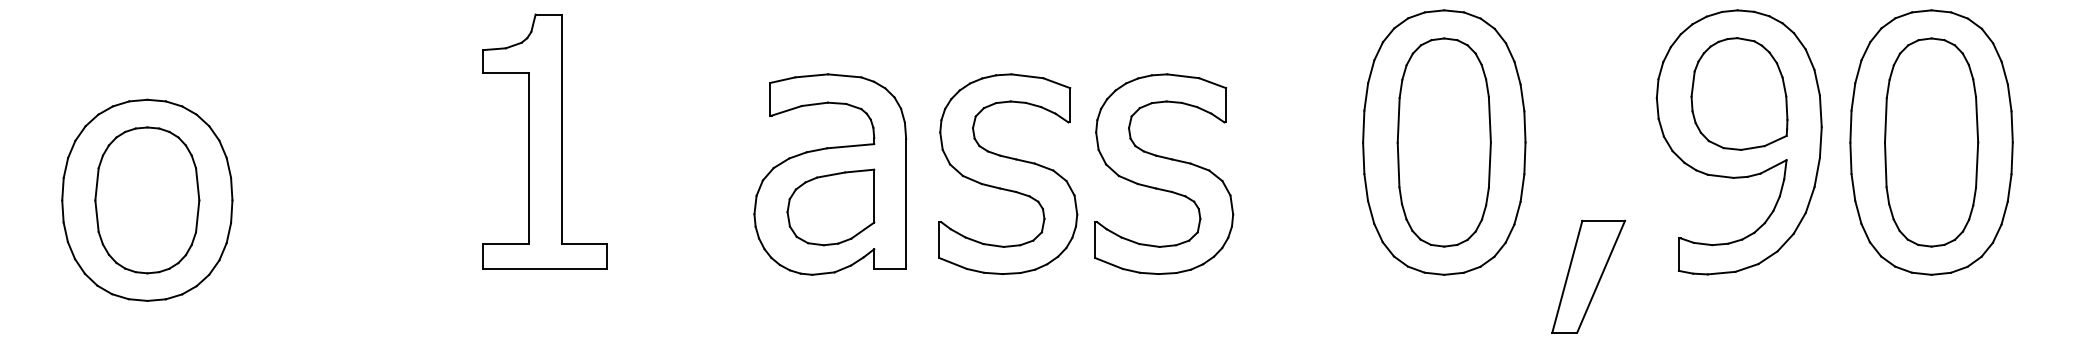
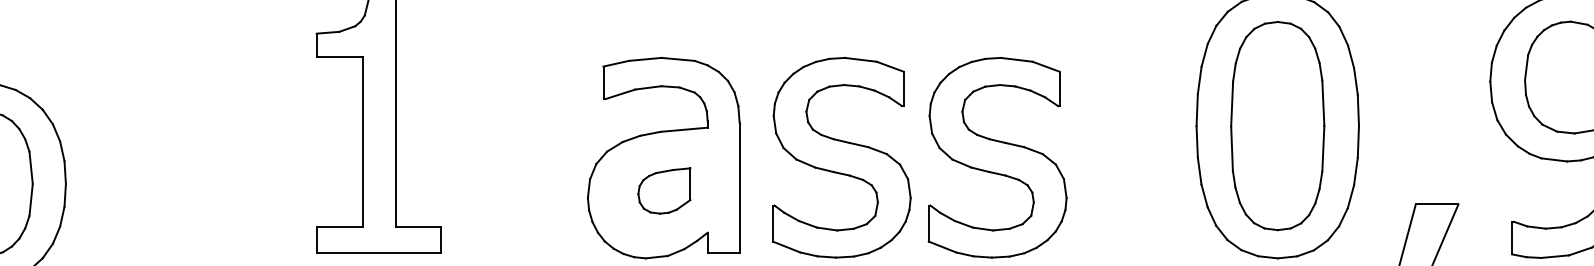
part: (830, 207) -> (663, 191), size x0.6

